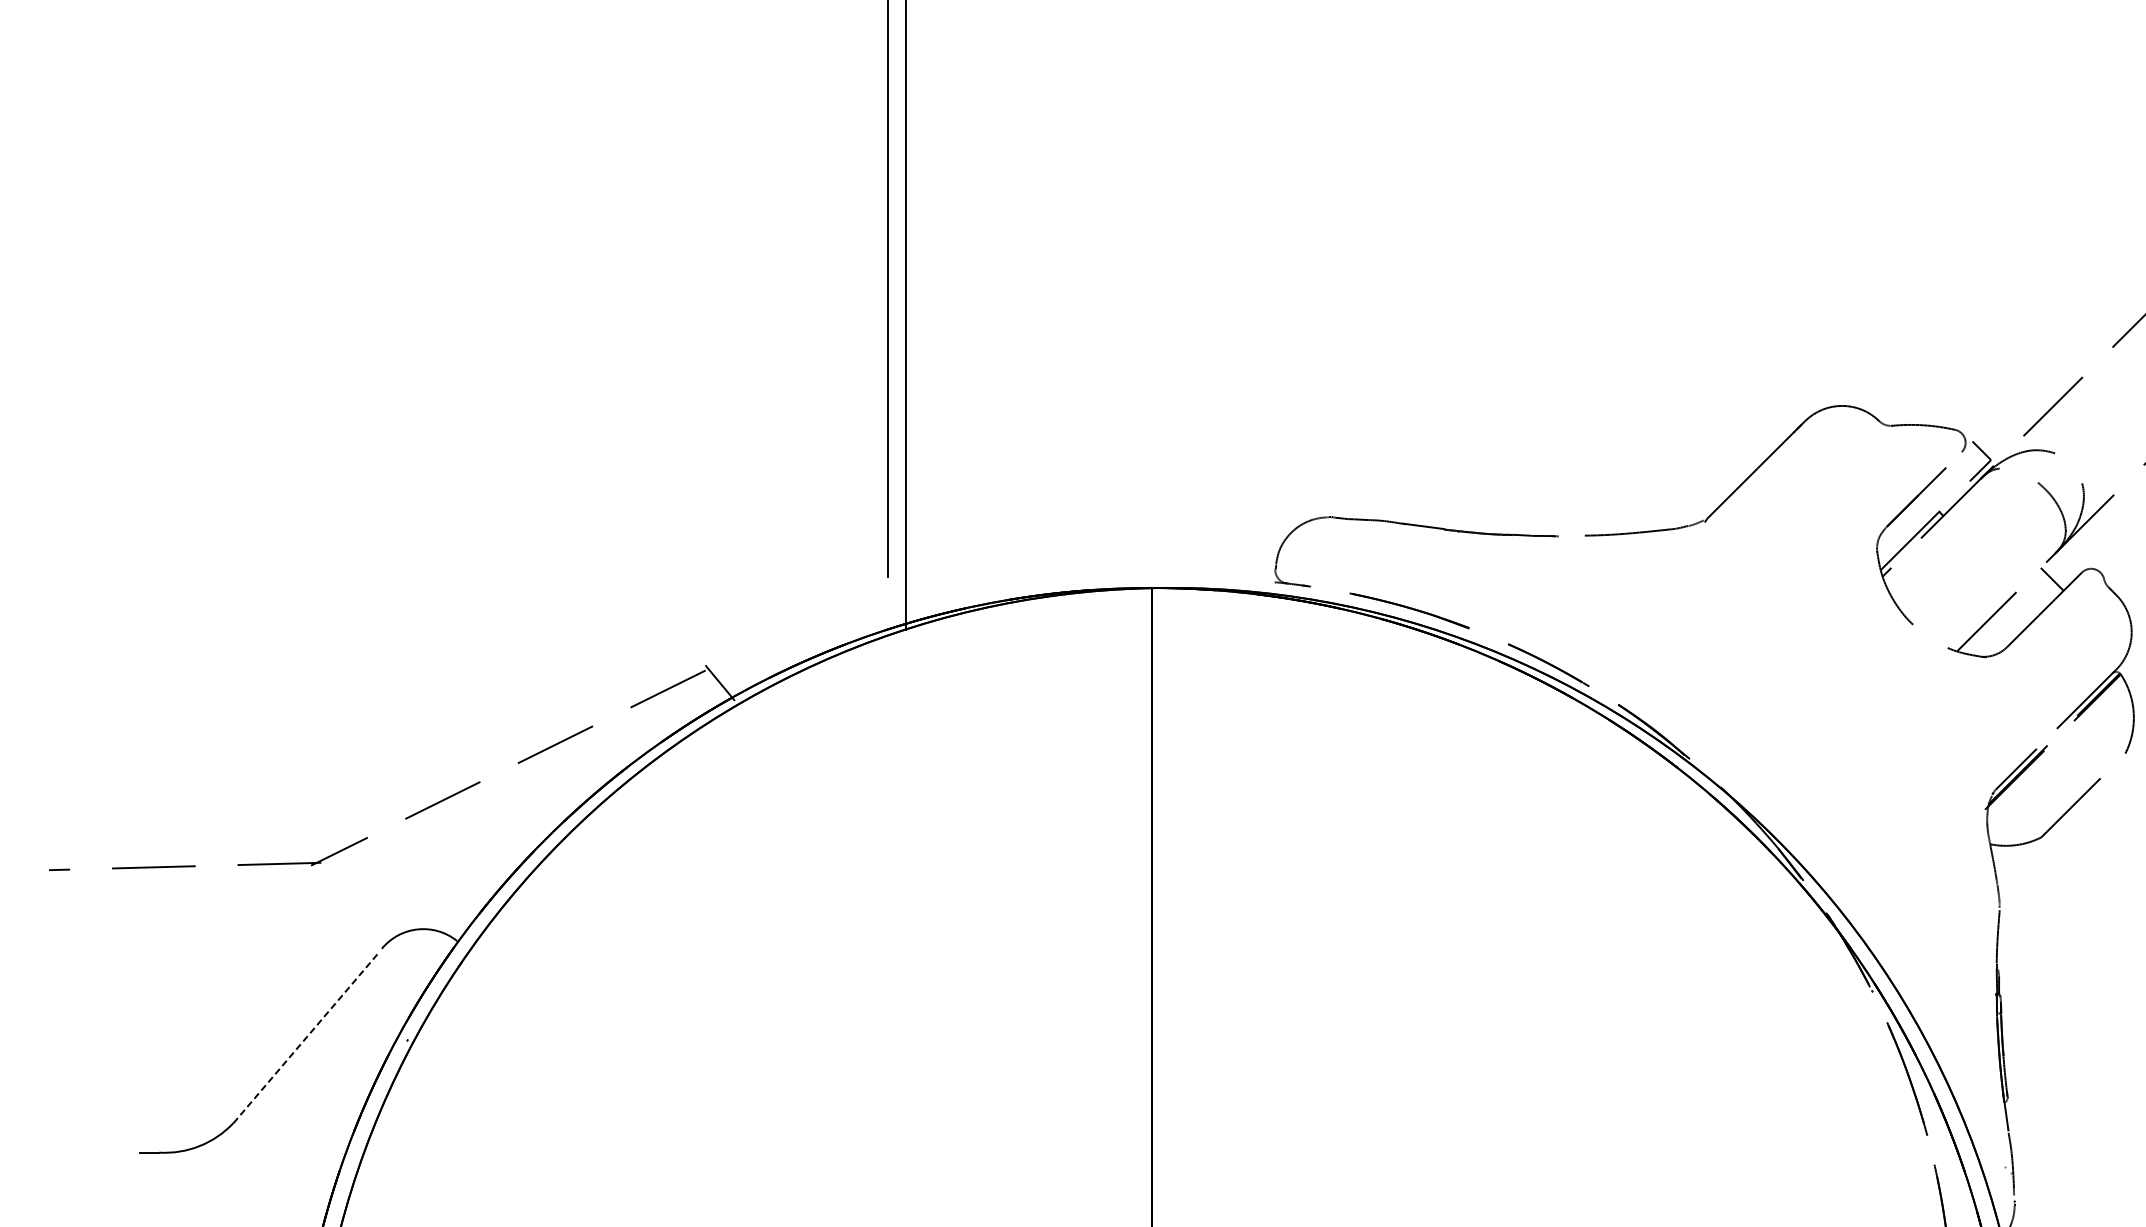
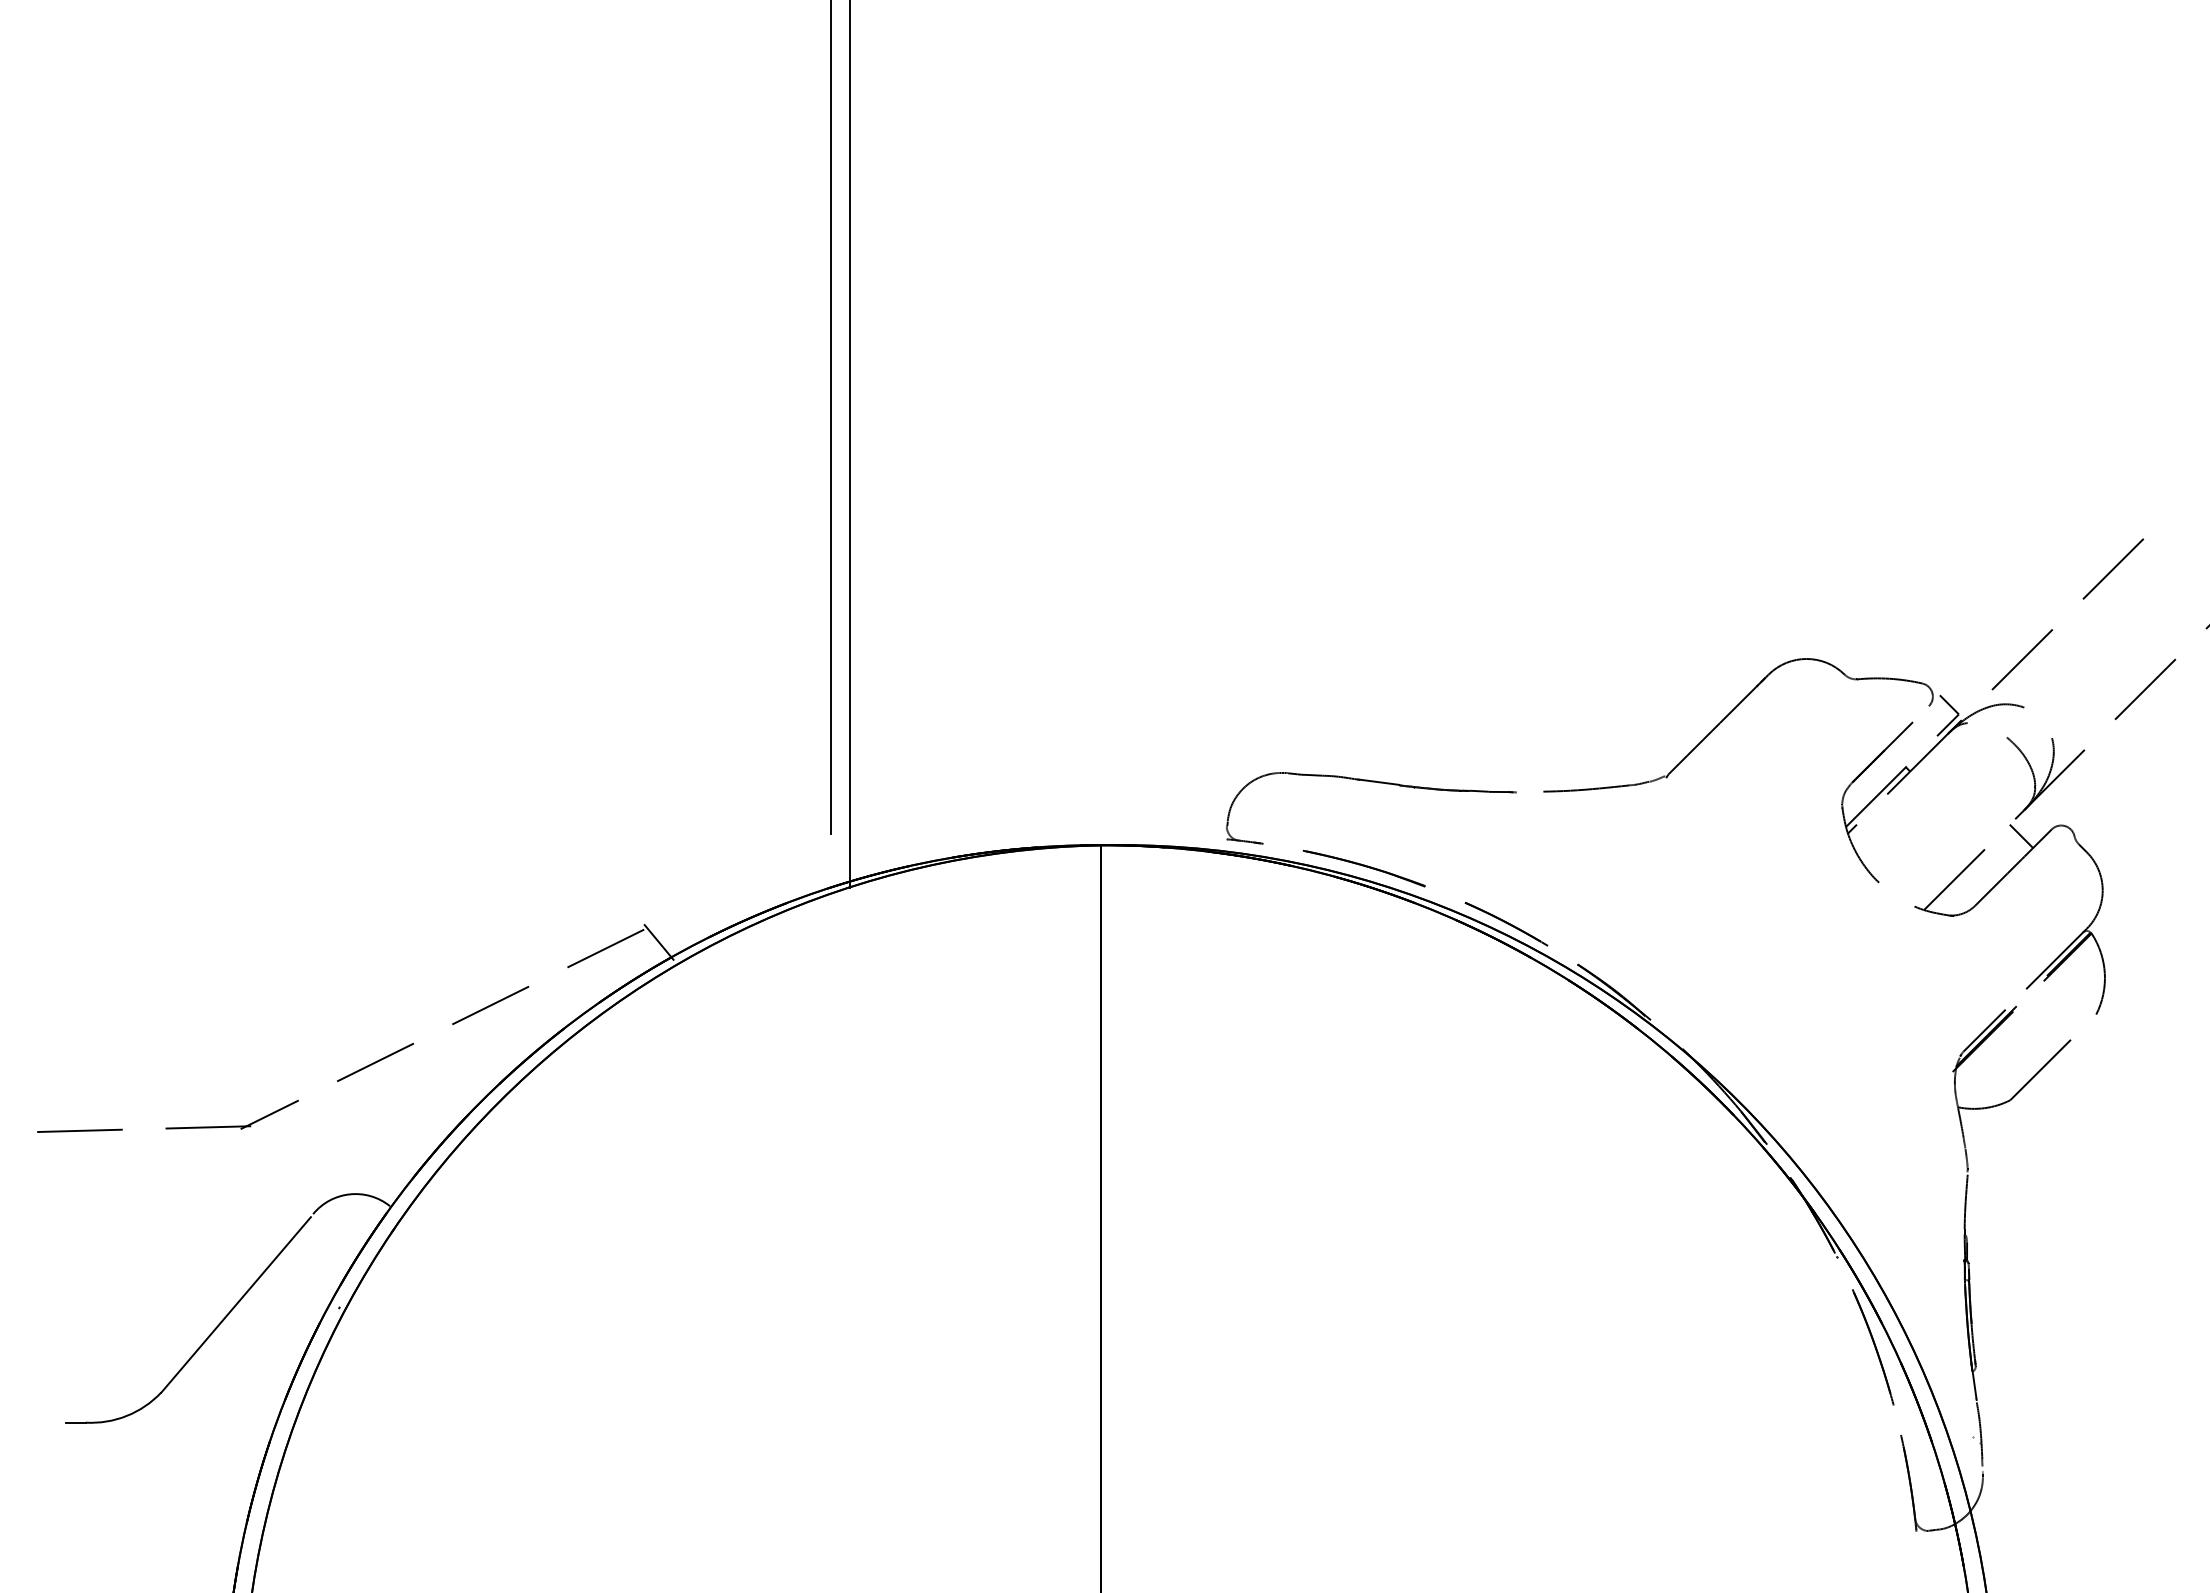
line: (306, 1037) -> (236, 1304), dashed -> solid

